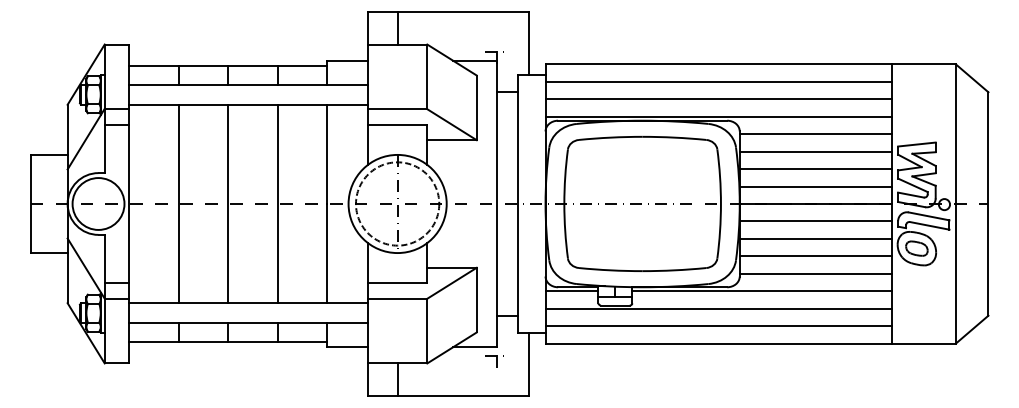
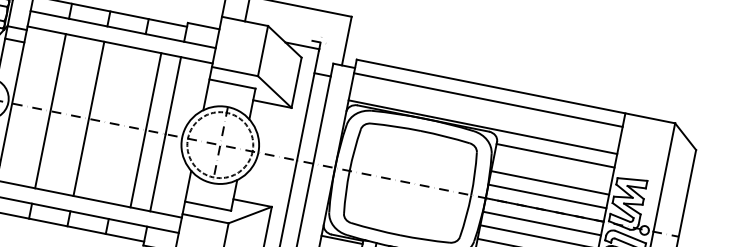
line: (718, 99) -> (485, 113), removed
line: (815, 151) -> (552, 169), removed
line: (277, 203) -> (145, 129), moved

